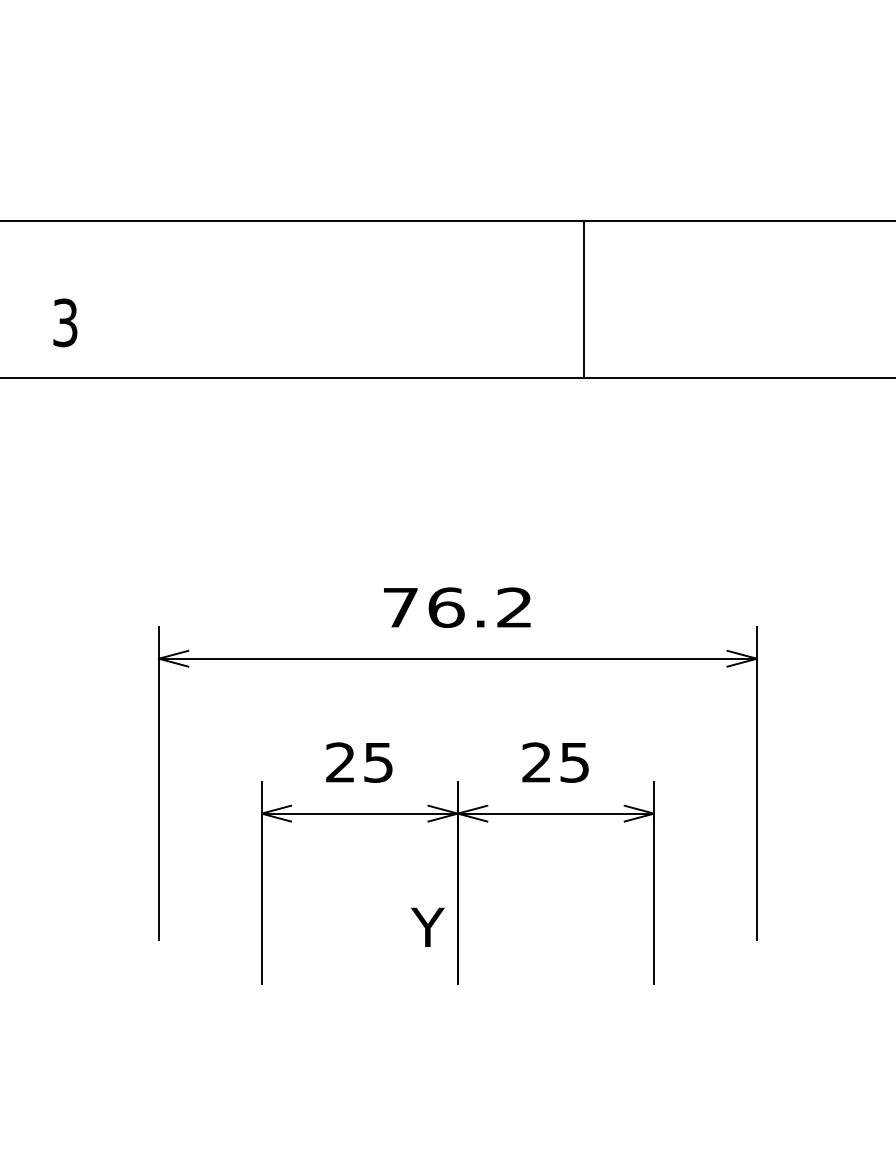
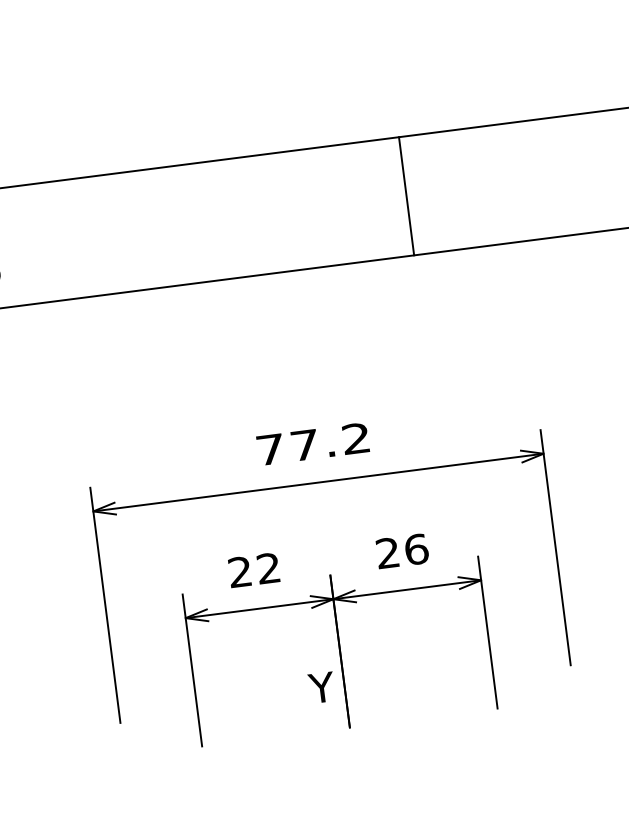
line: (583, 298) -> (406, 195), moved
text: (446, 607) -> (304, 445), 76.2 -> 77.2
text: (378, 762) -> (268, 568), 25 -> 22
text: (575, 762) -> (417, 549), 25 -> 26

